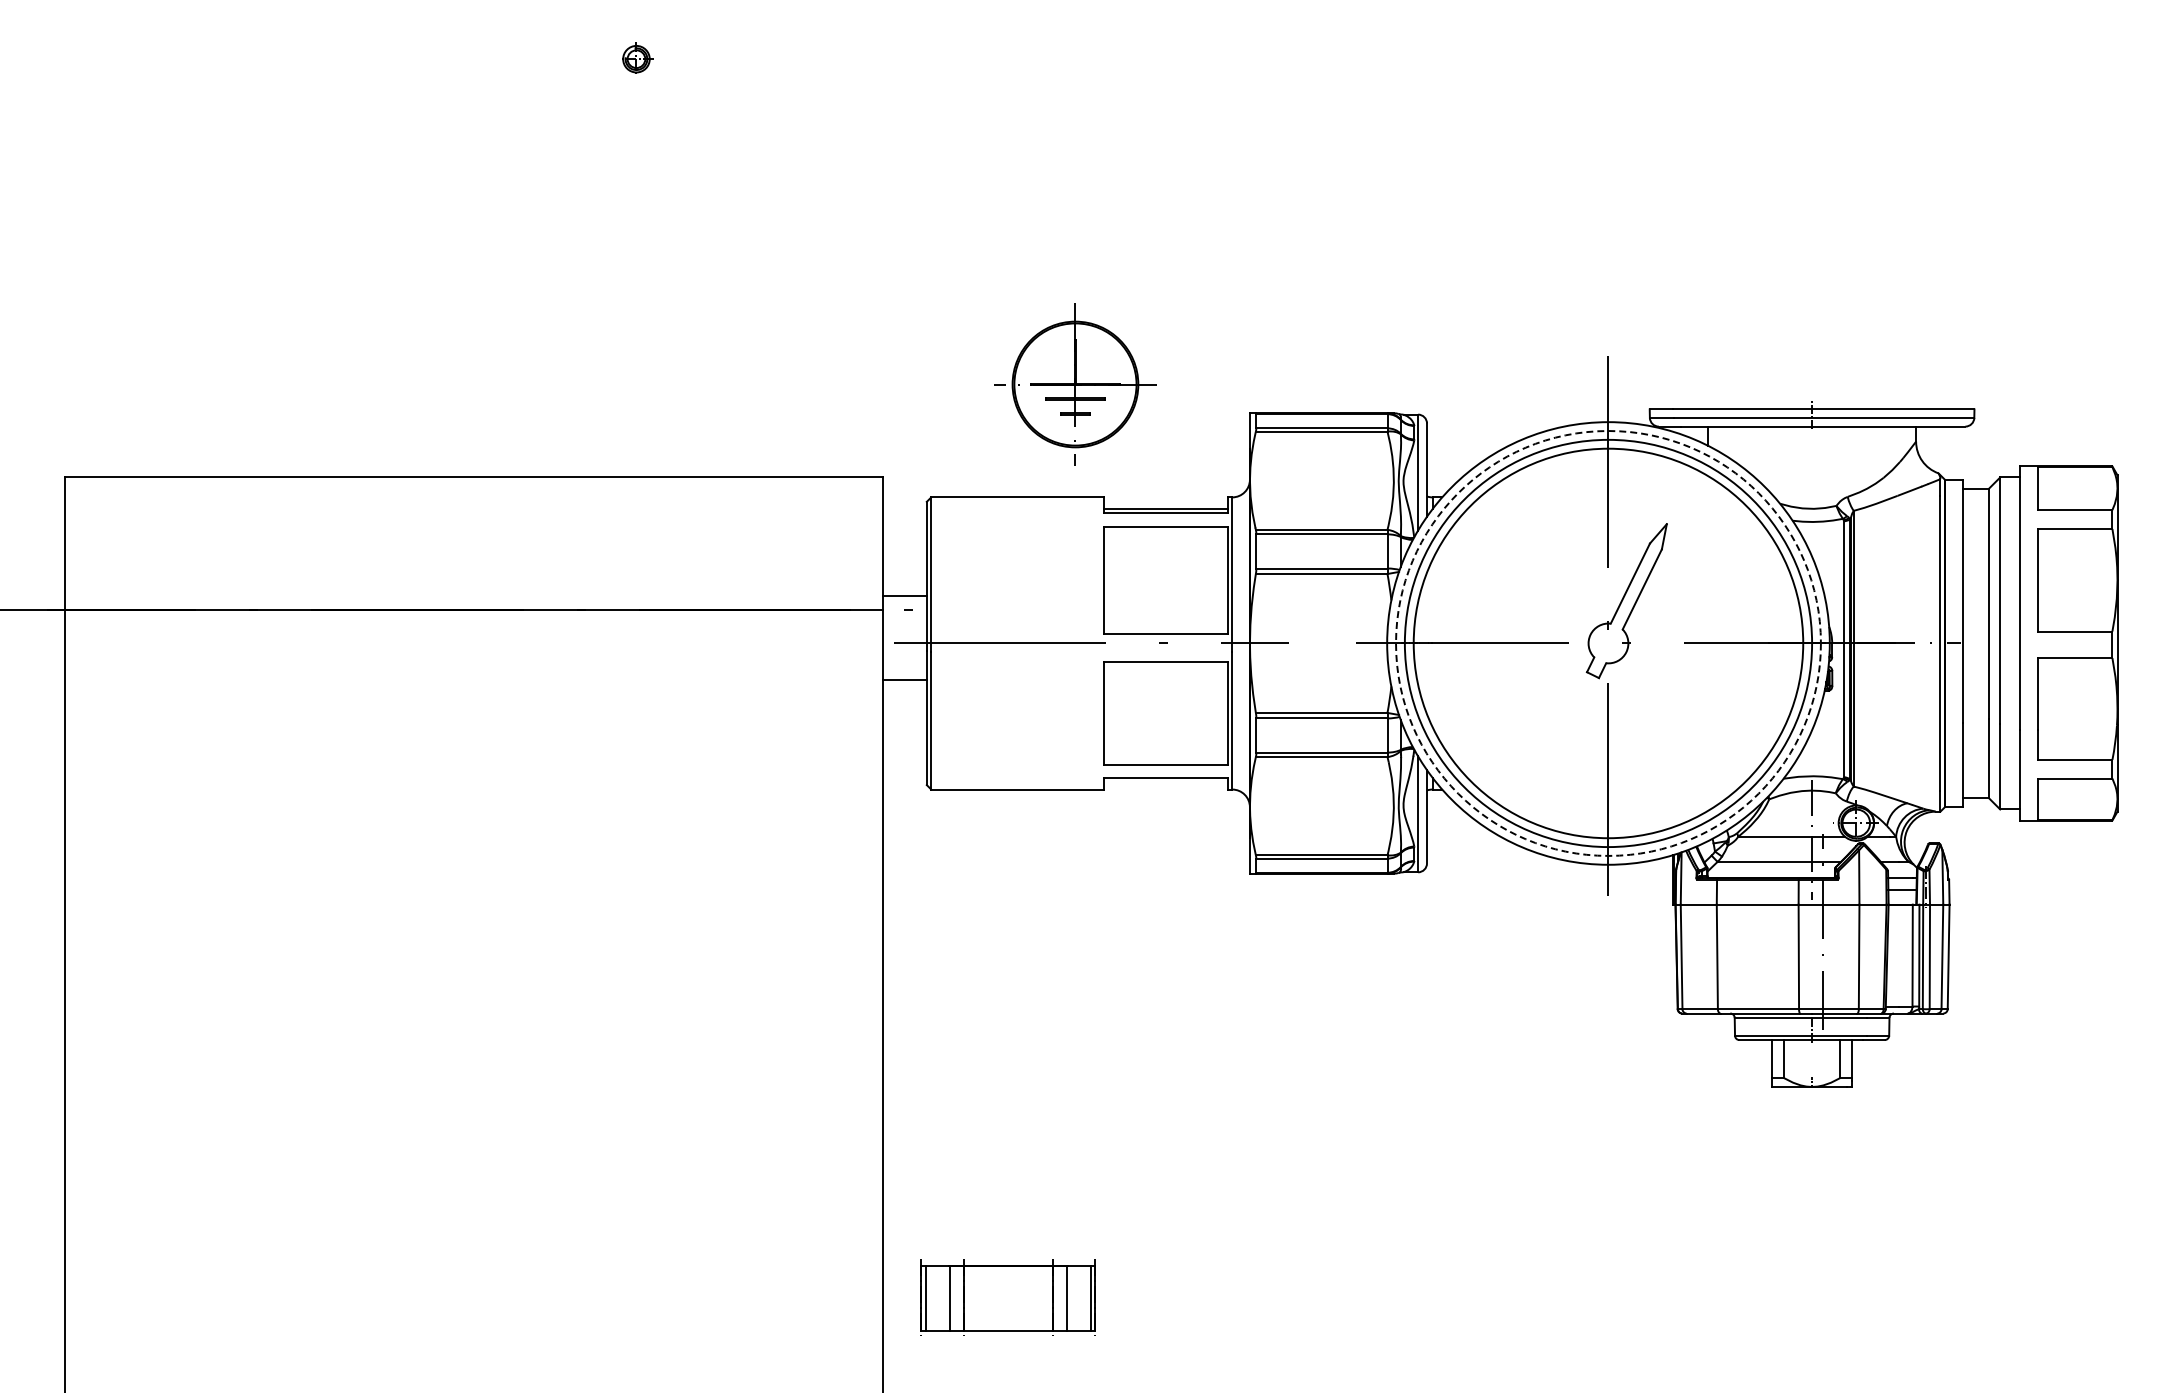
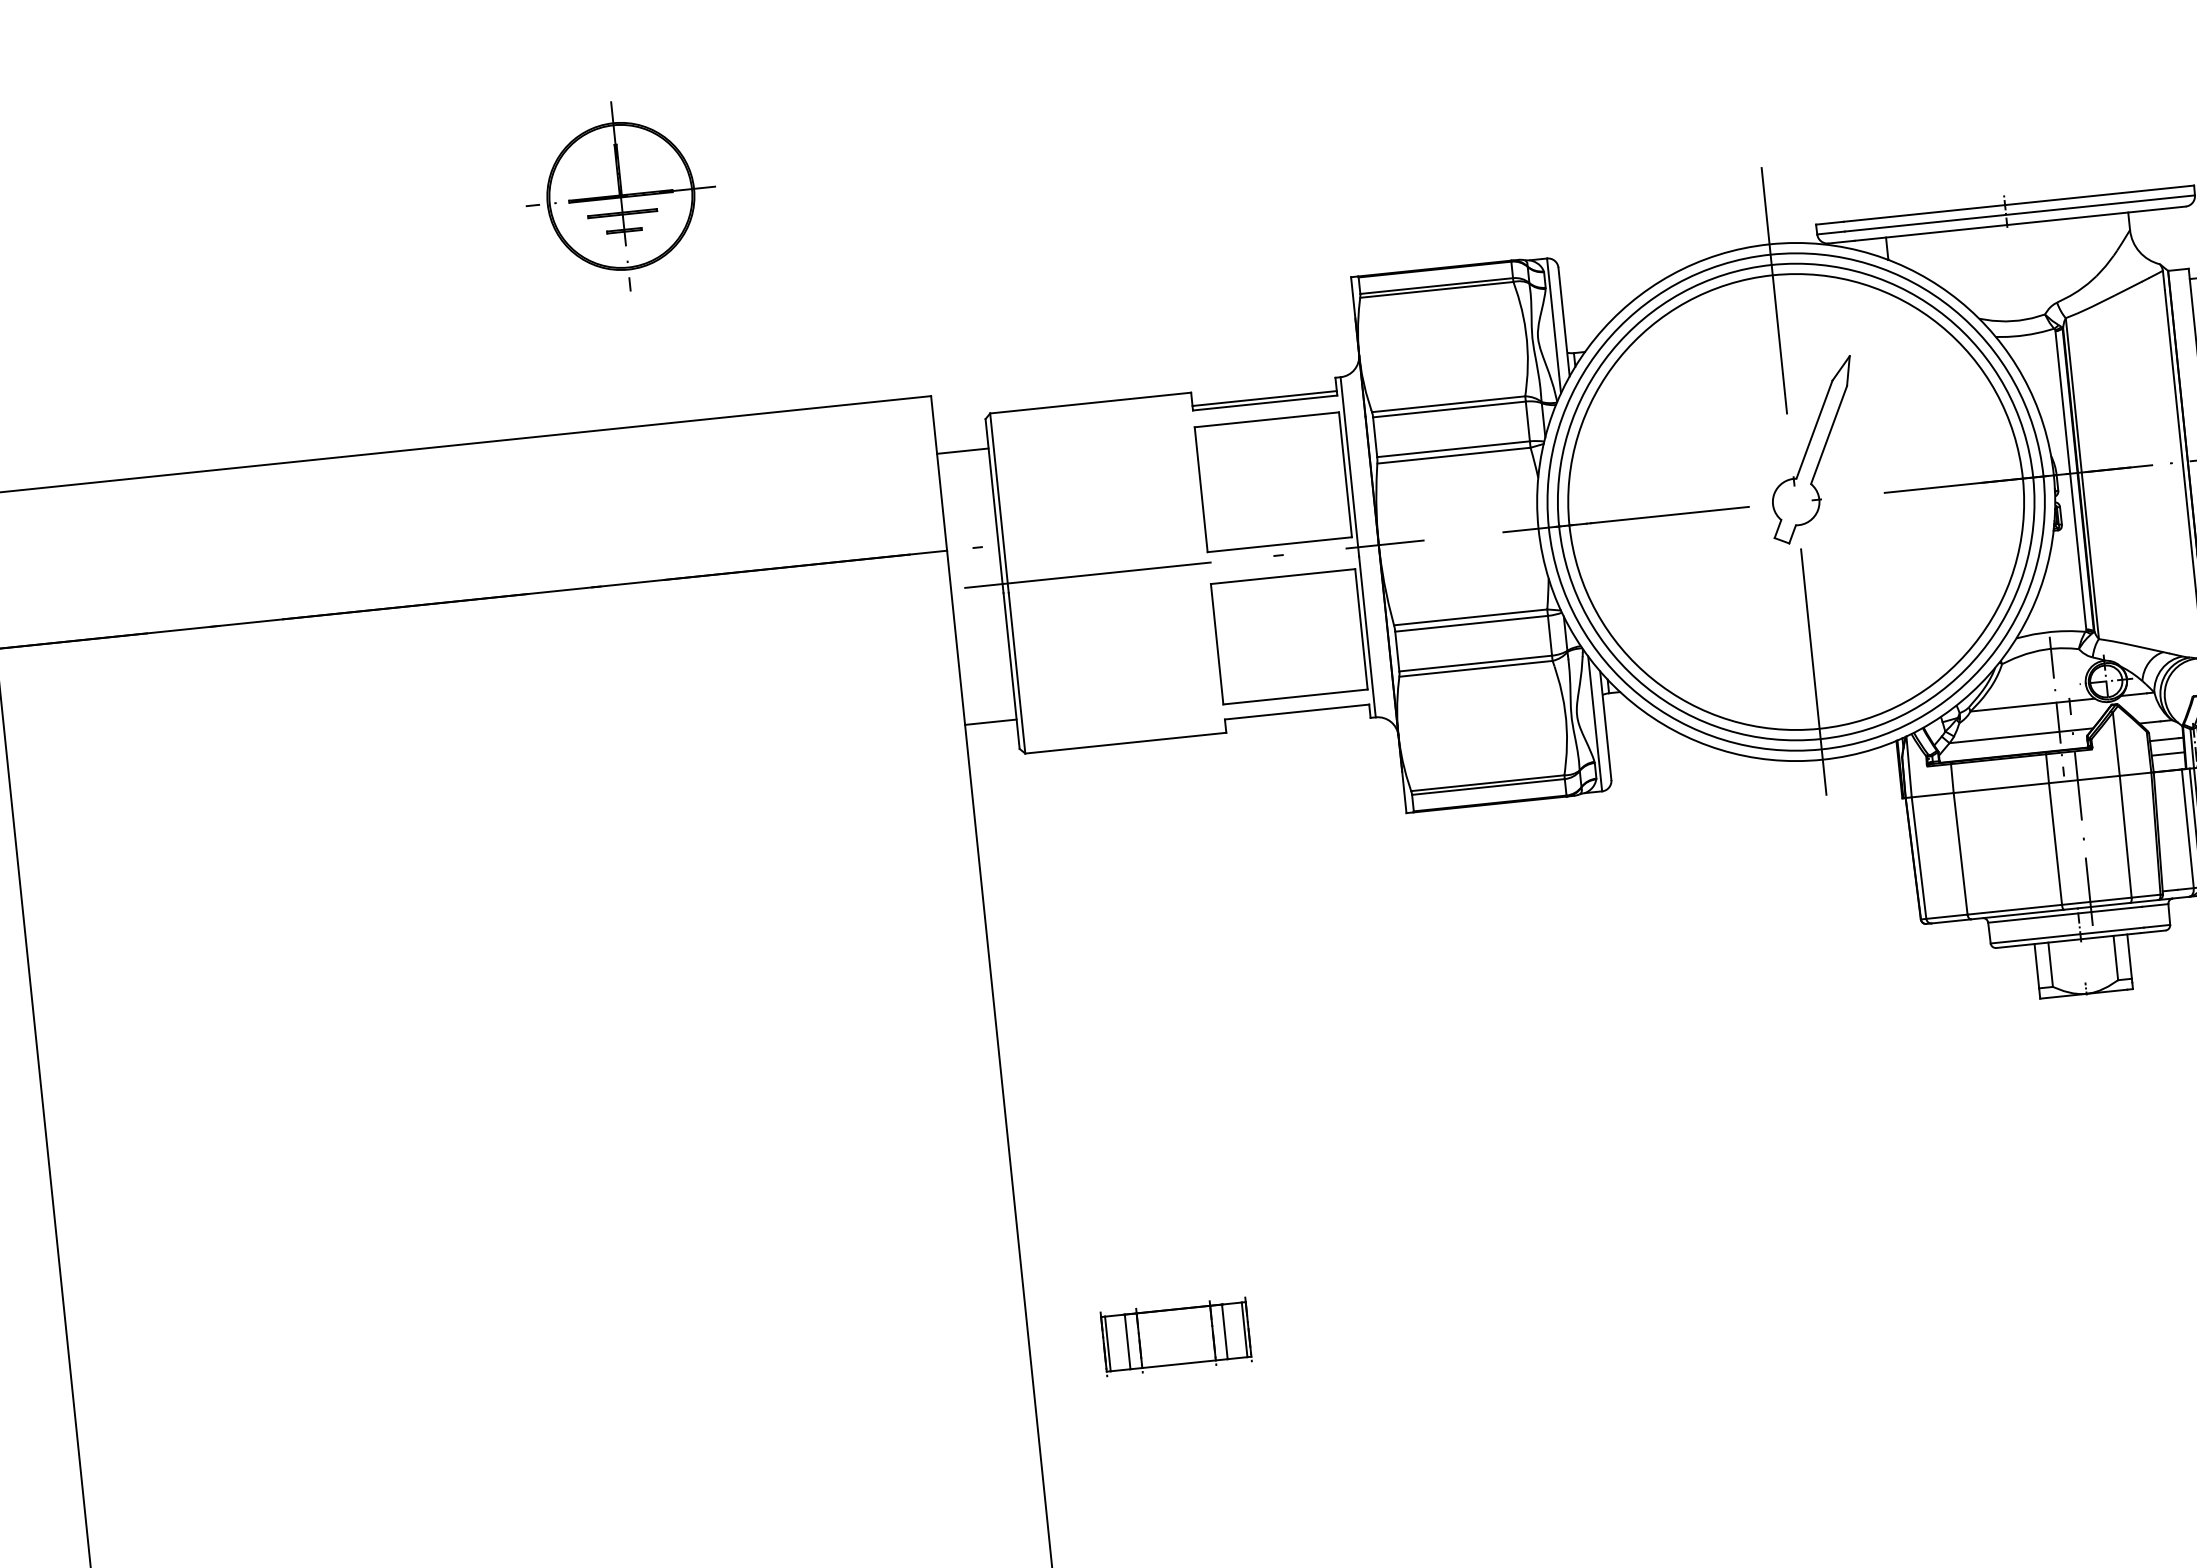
part: (1075, 384) -> (620, 196), moved
line: (904, 596) -> (962, 451), moved
circle: (1608, 643) -> (1796, 502), dashed -> solid
line: (904, 679) -> (990, 721), moved
part: (1007, 1298) -> (1175, 1336), size x0.71

